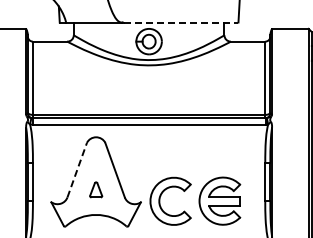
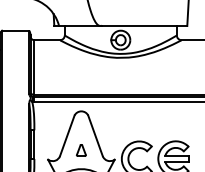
line: (181, 22) -> (144, 25), dashed -> solid
line: (77, 170) -> (67, 136), dashed -> solid

